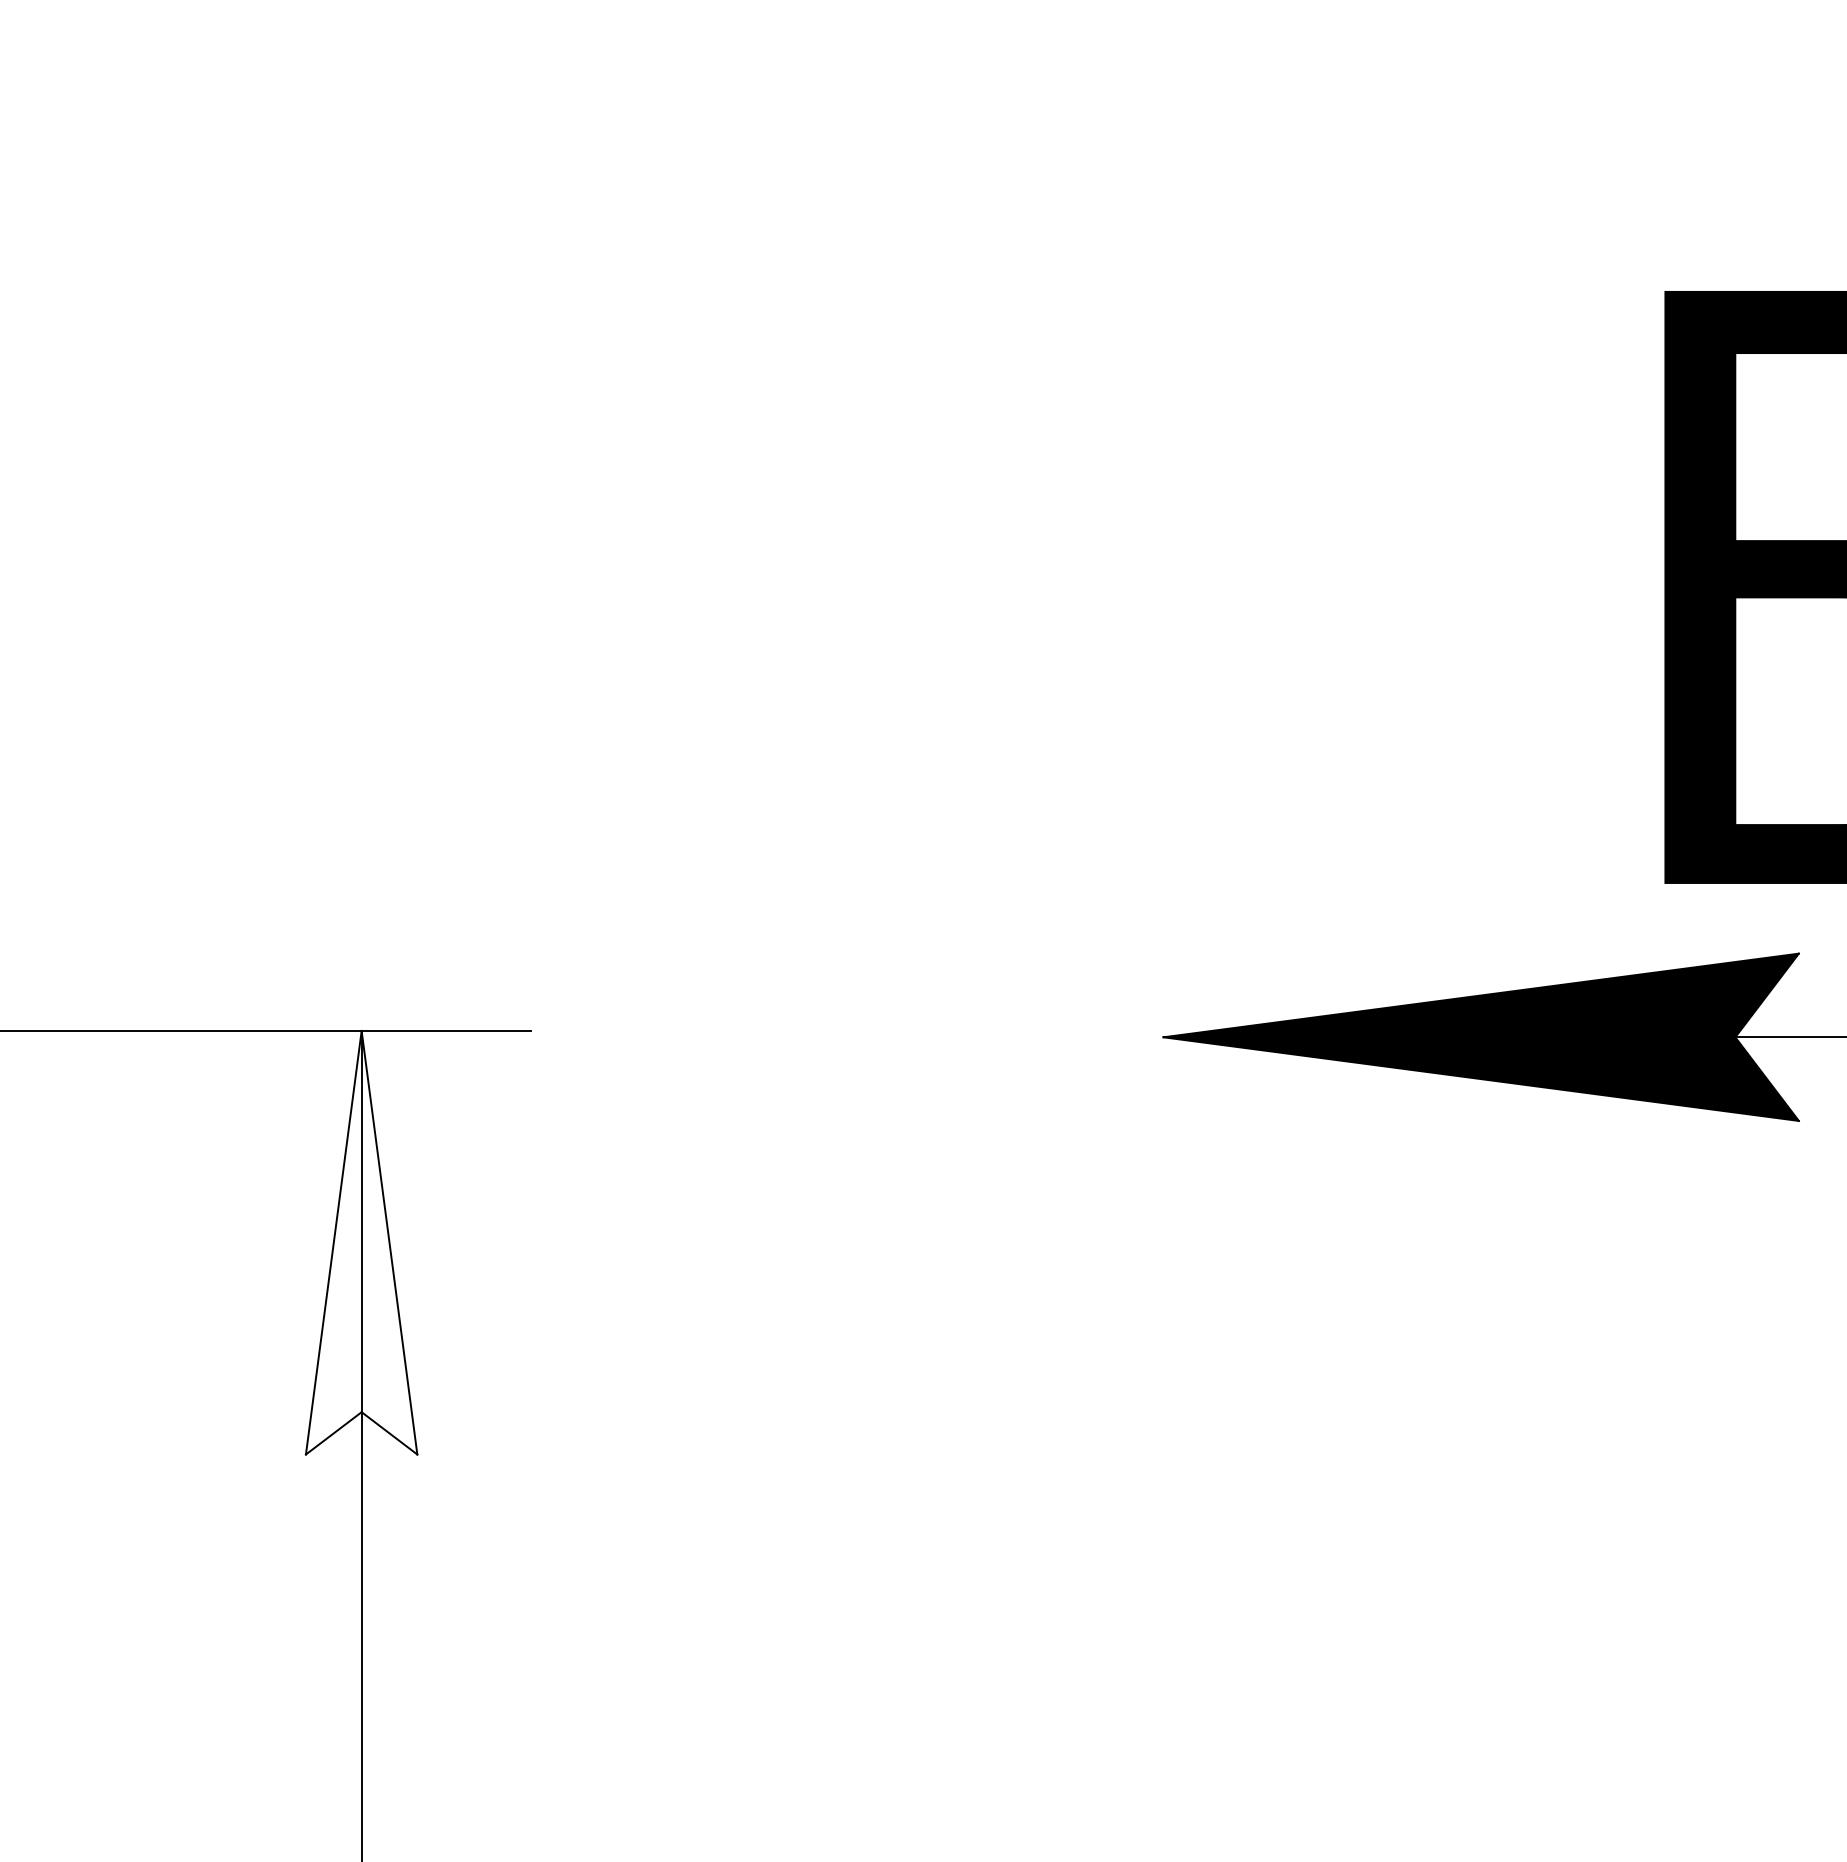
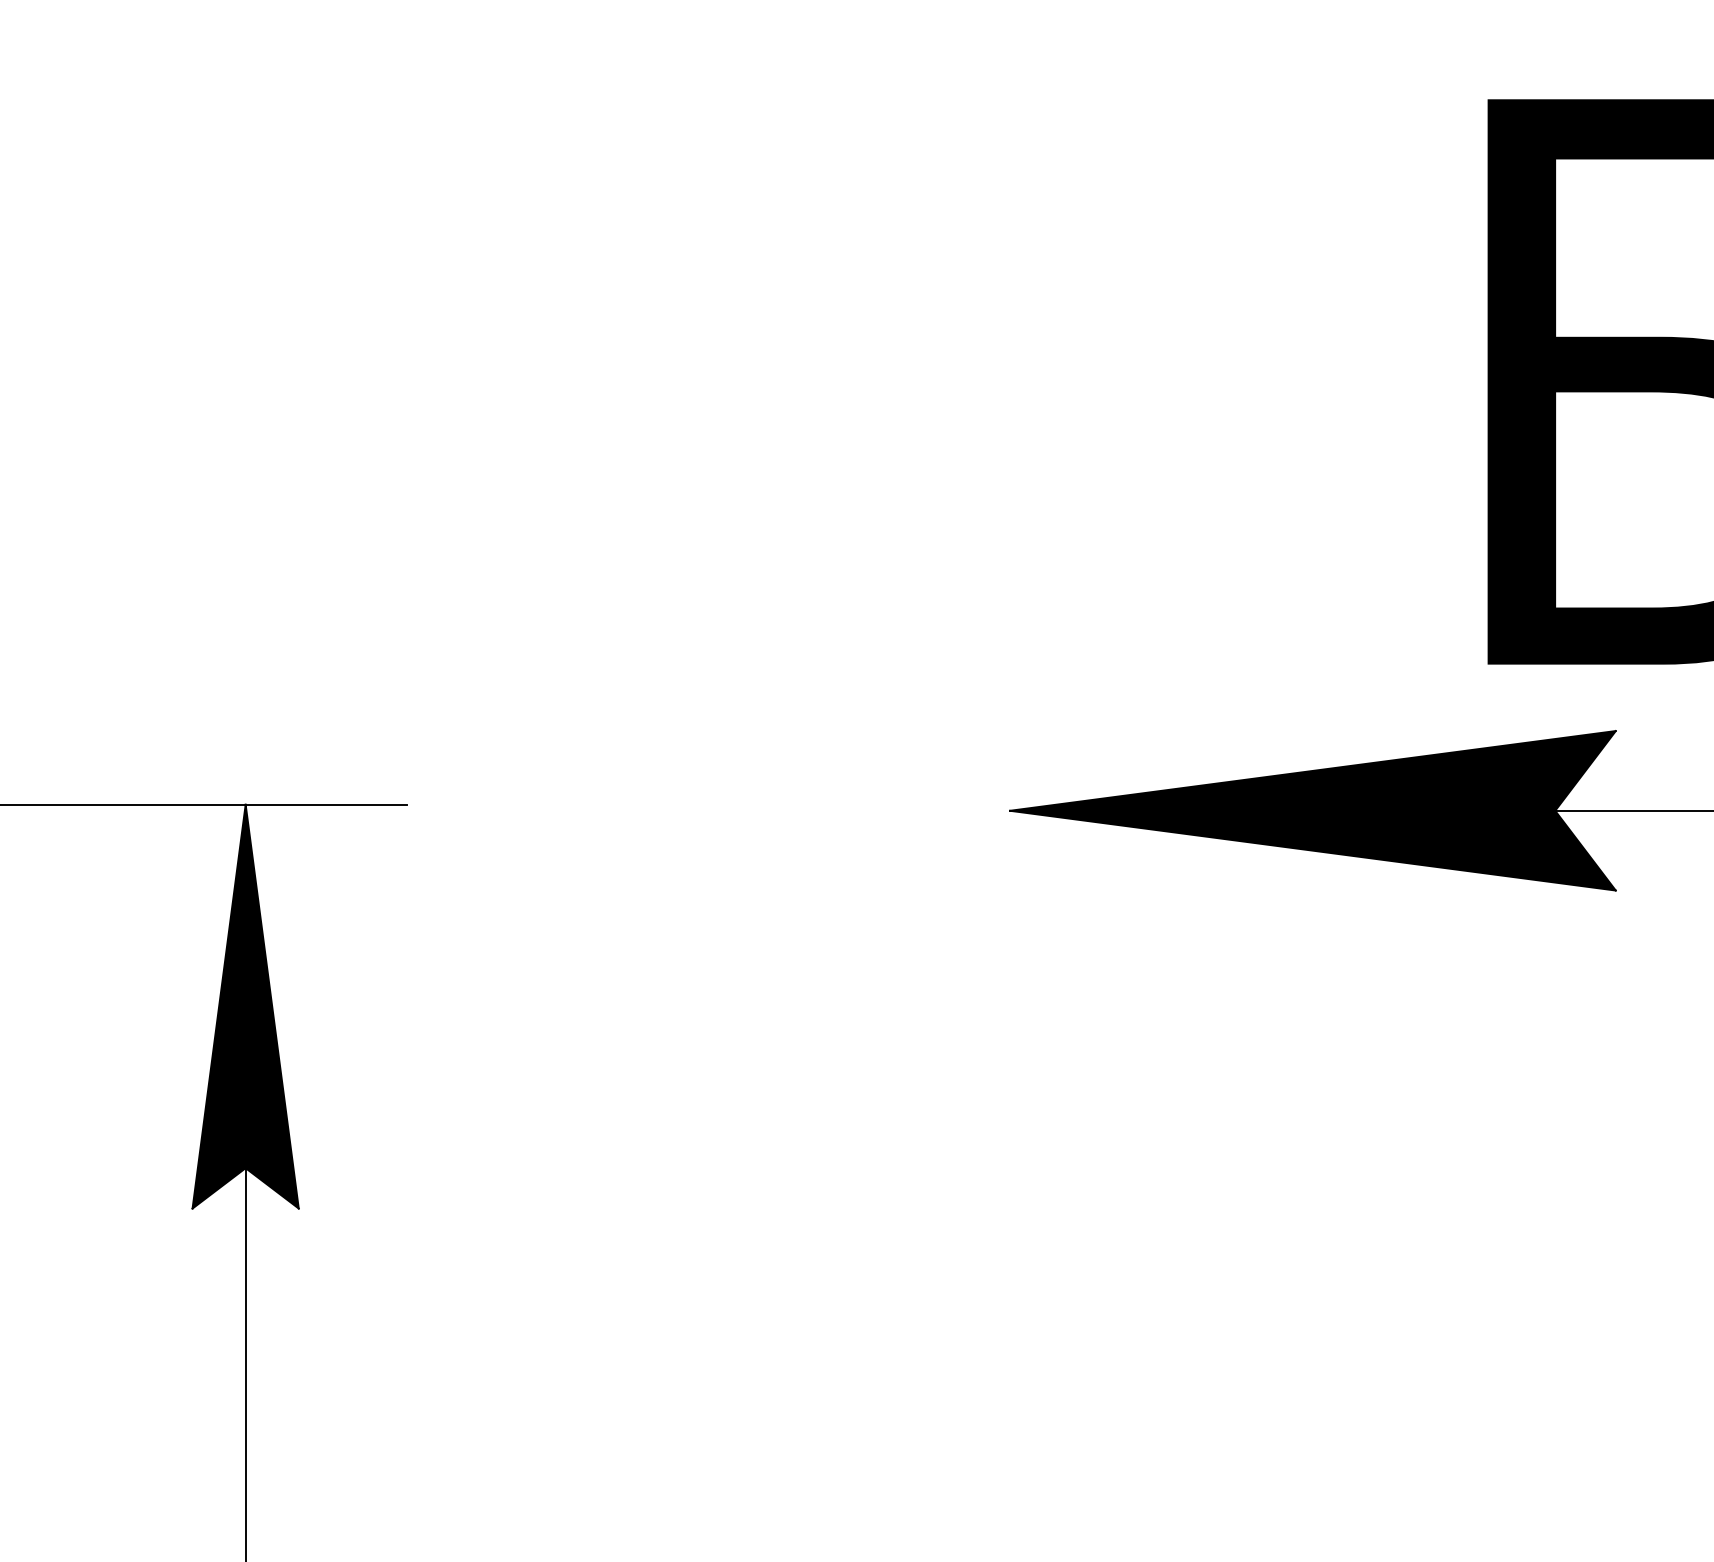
fill: (361, 1242) -> (245, 1006), added

